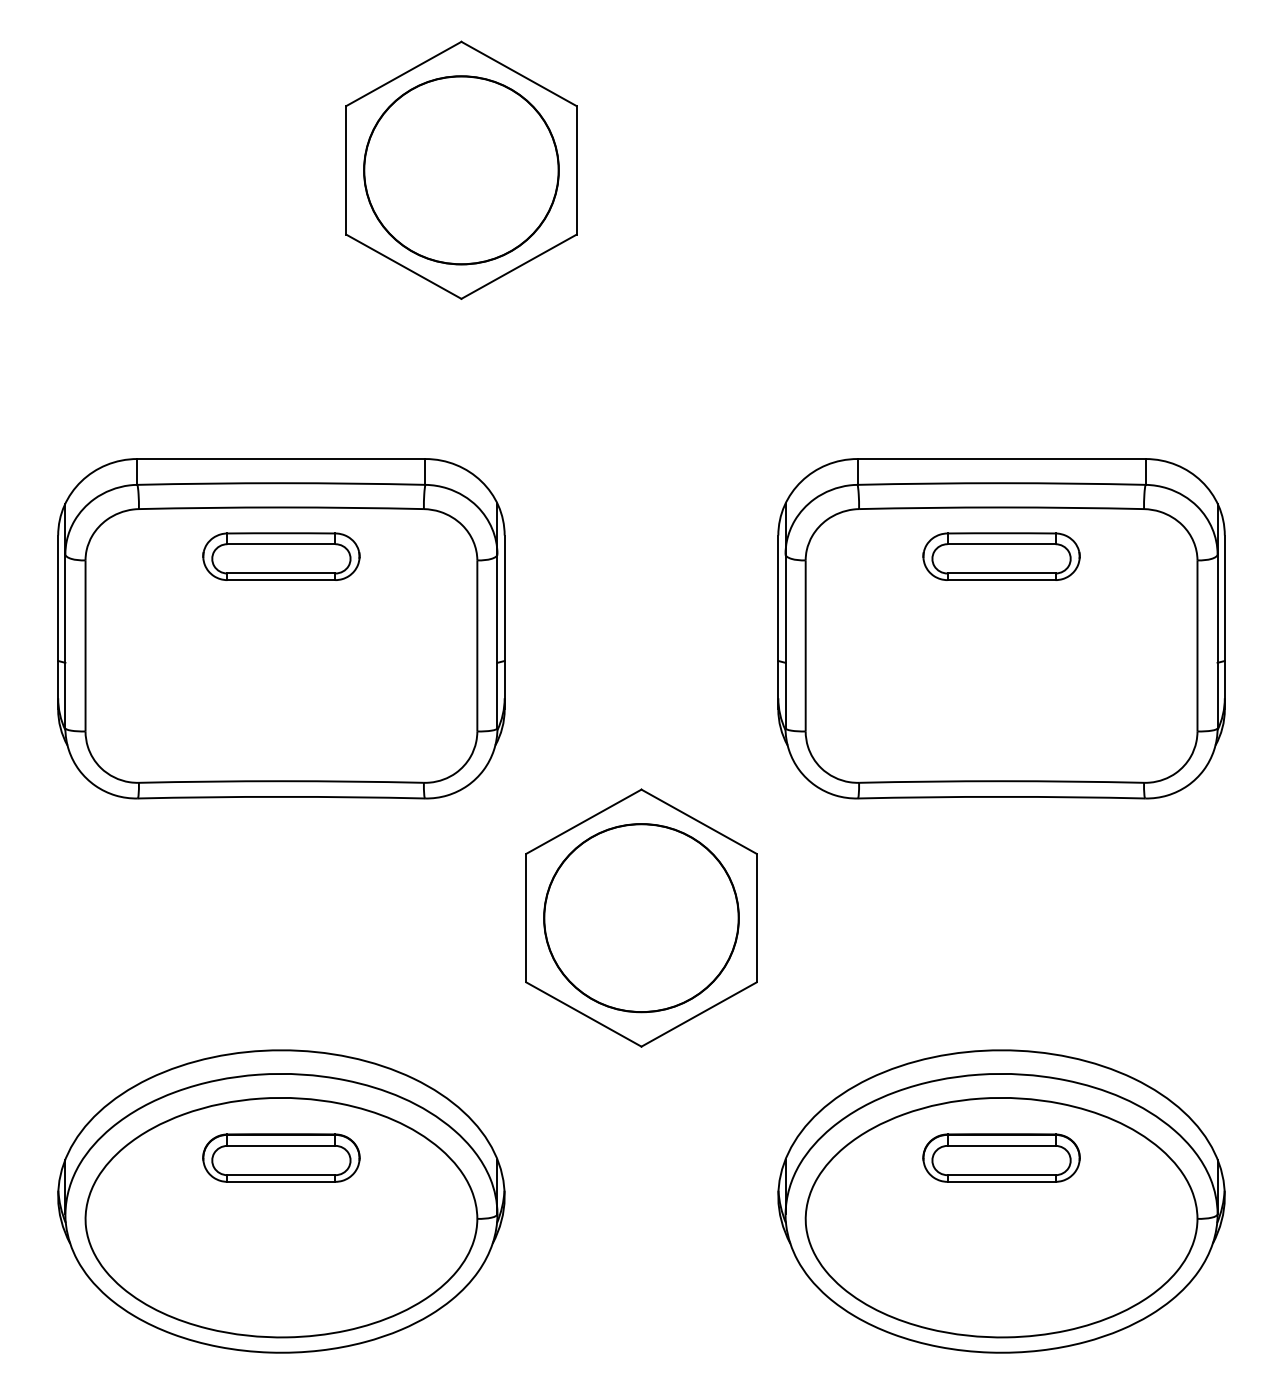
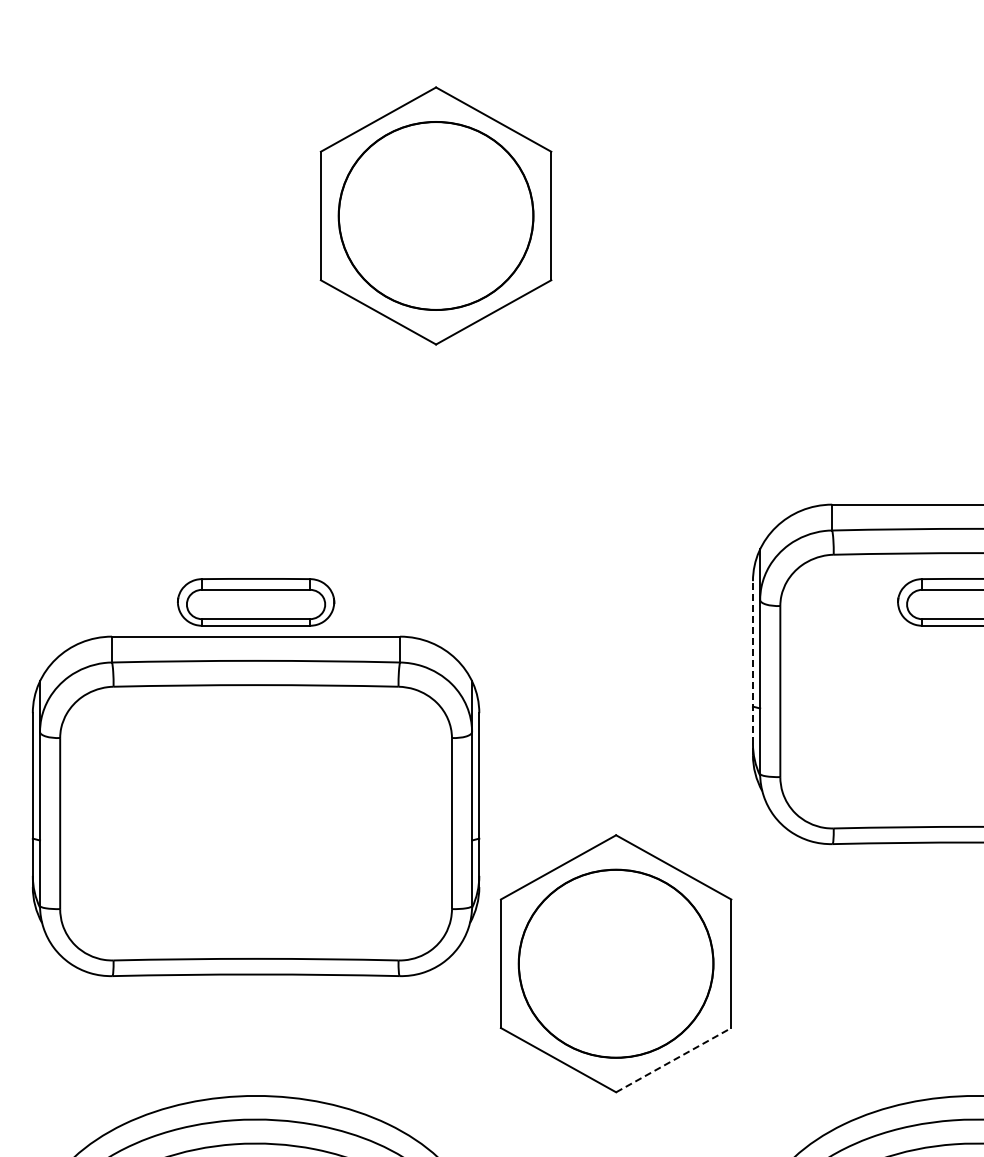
line: (778, 622) -> (753, 668), solid -> dashed
part: (281, 628) -> (256, 806), moved
line: (699, 1014) -> (674, 1060), solid -> dashed

